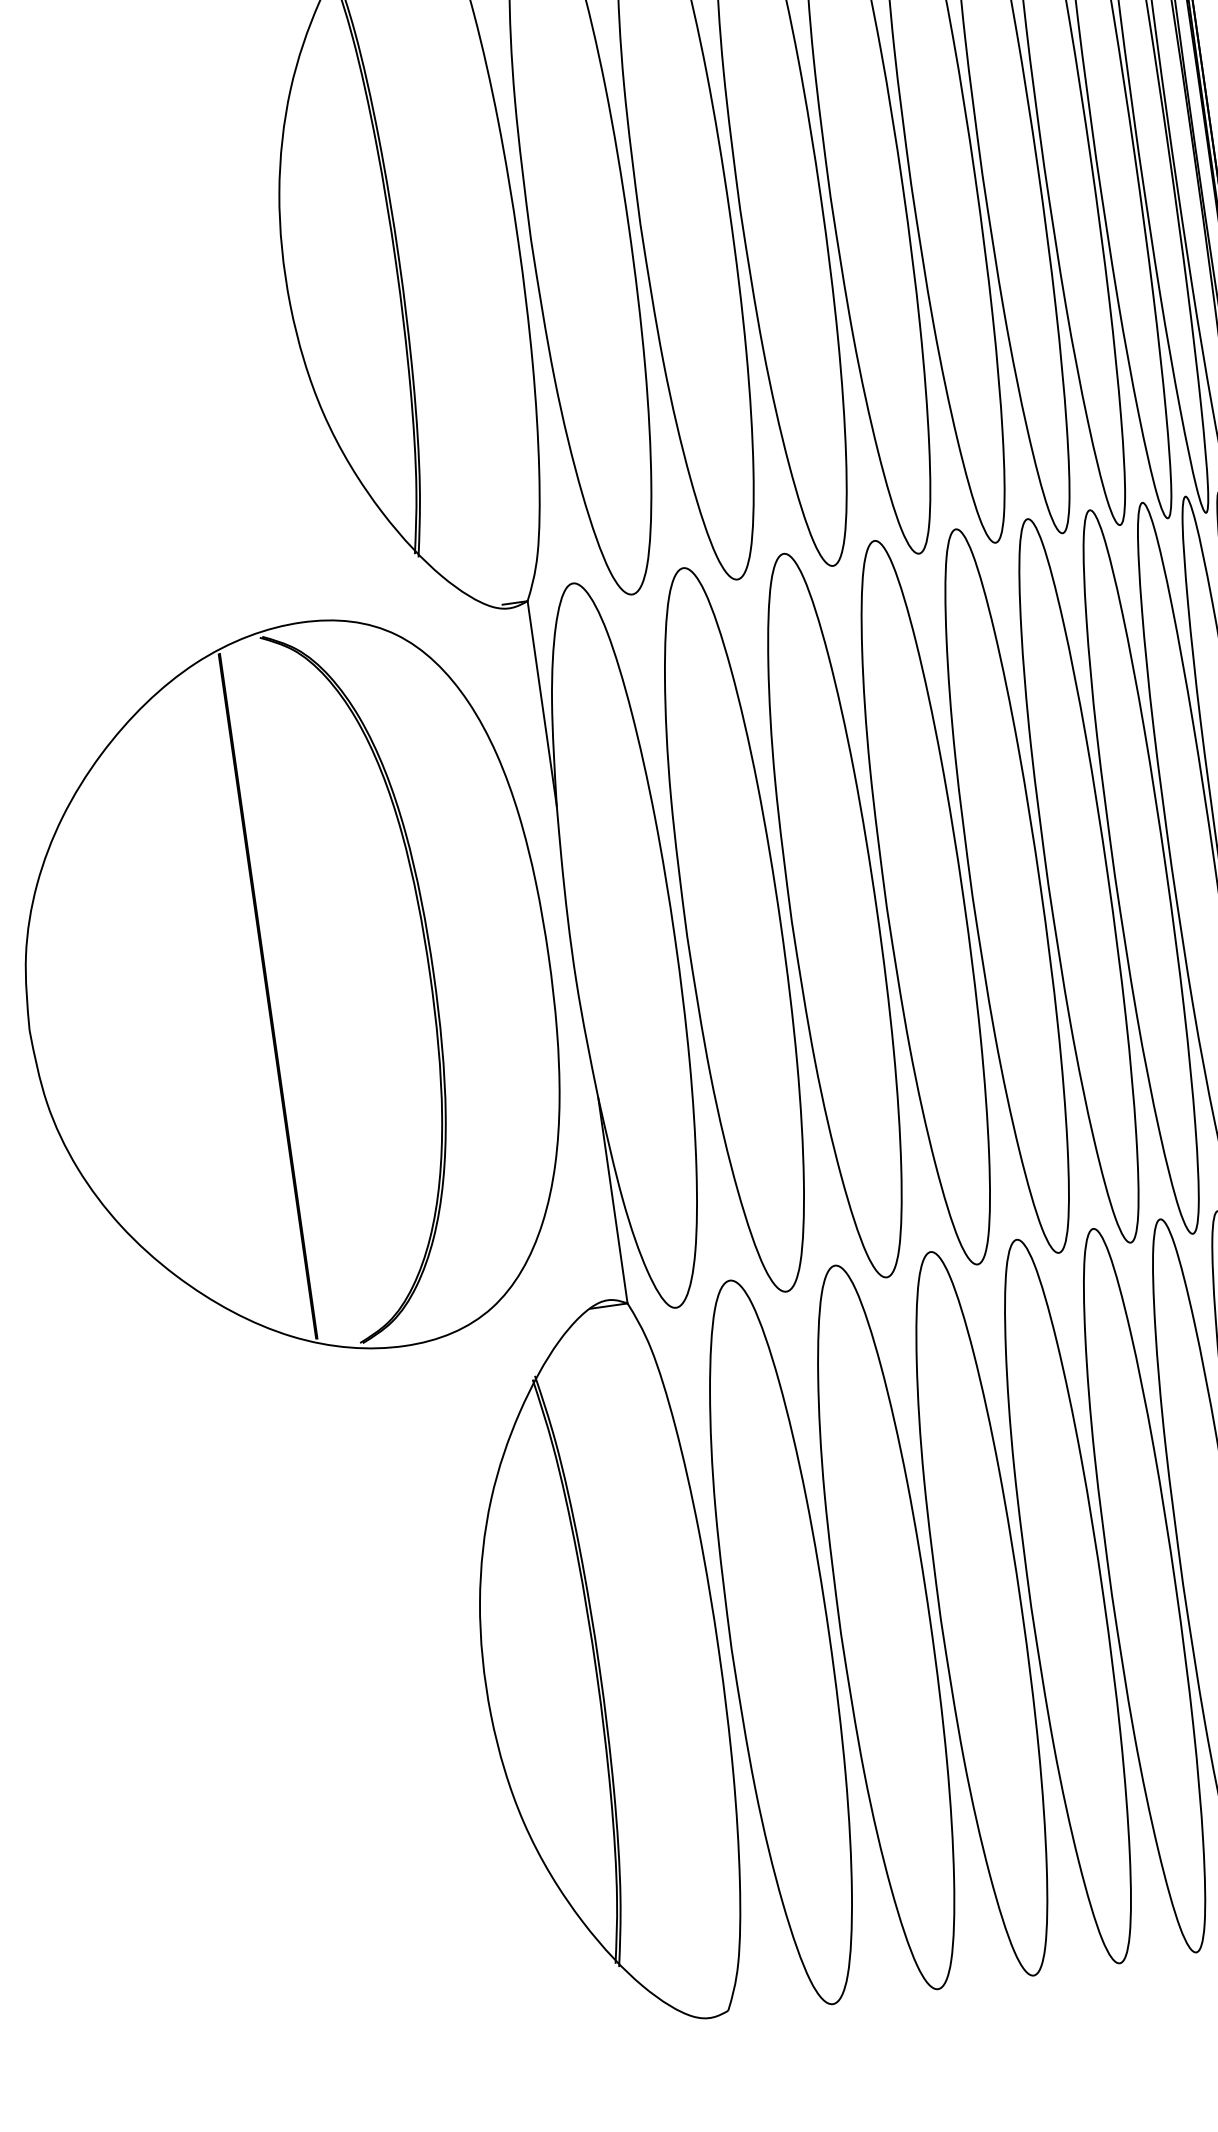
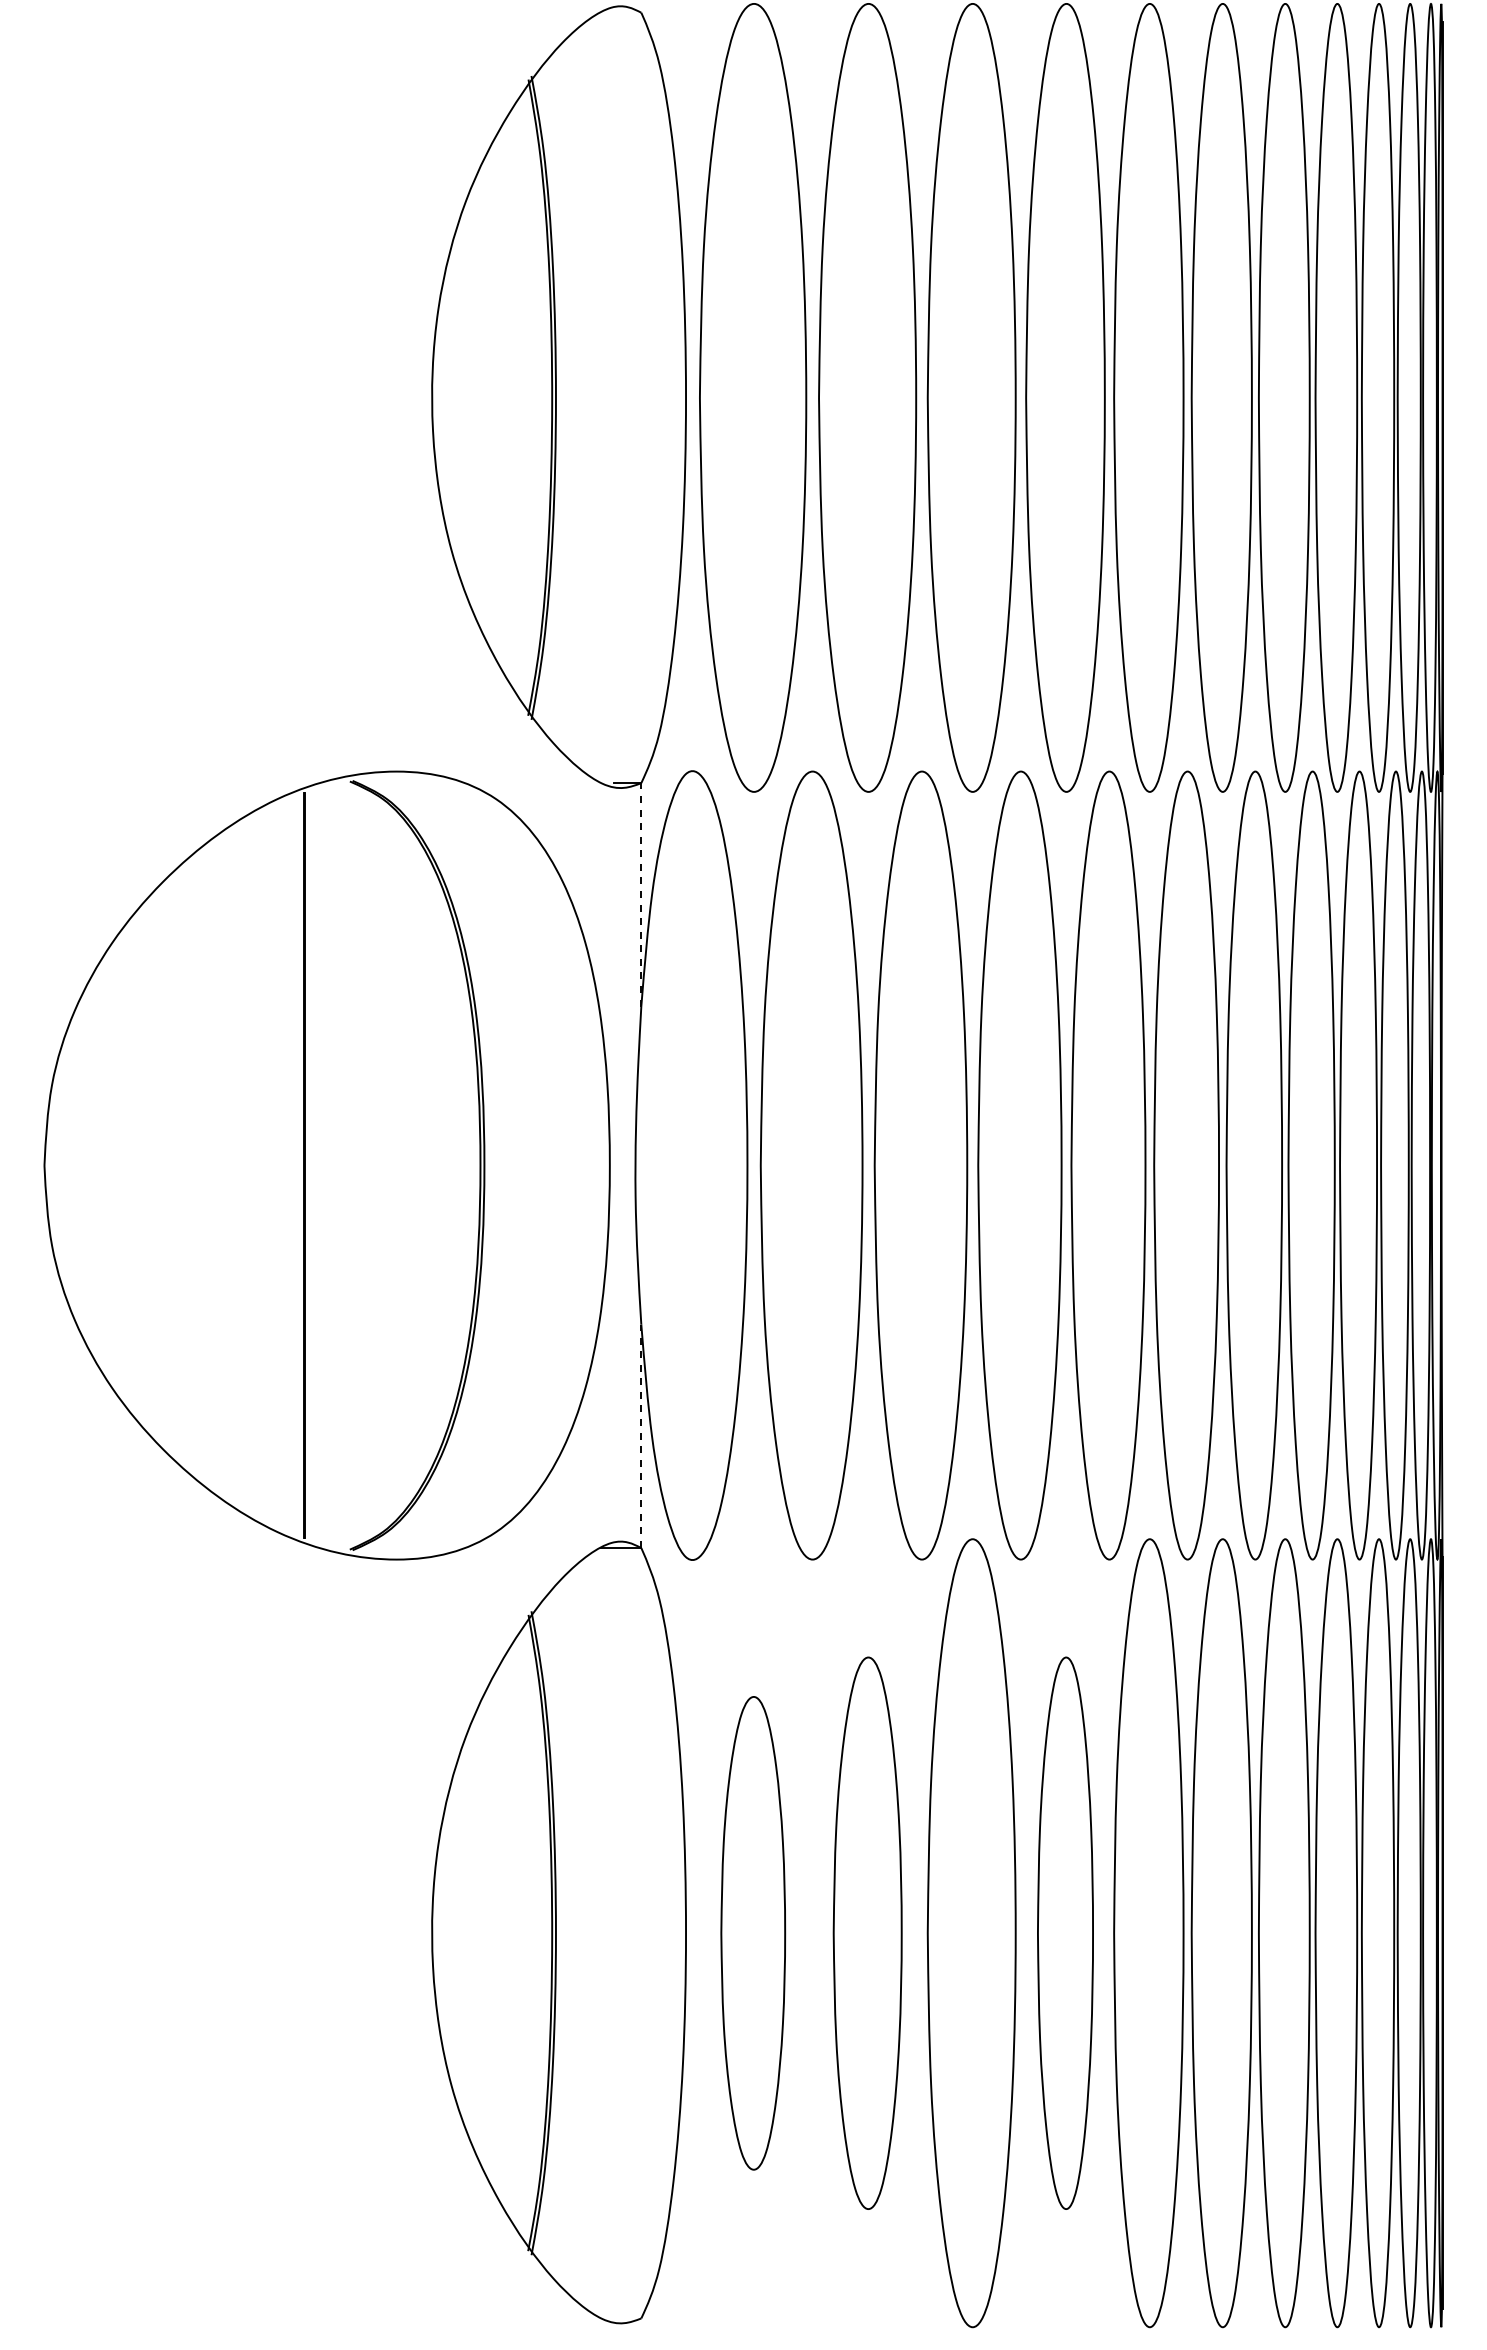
line: (542, 703) -> (641, 894), solid -> dashed
line: (613, 1201) -> (641, 1436), solid -> dashed
part: (1067, 1601) -> (1065, 1933), size x0.7
part: (885, 1627) -> (867, 1933), size x0.7
part: (780, 1642) -> (753, 1933), size x0.6

